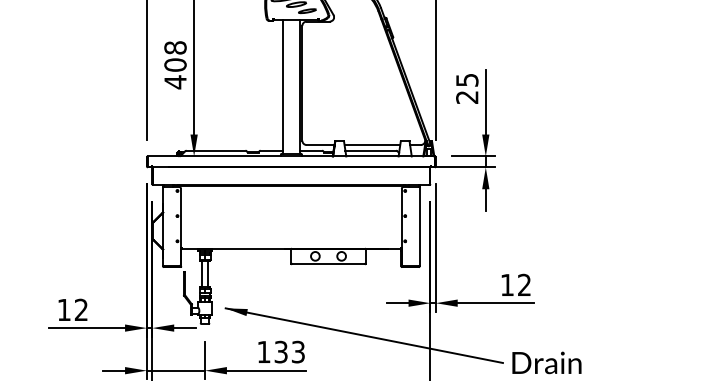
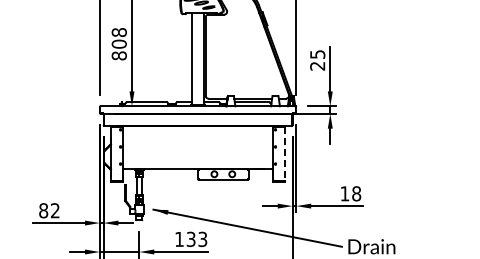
text: (174, 81) -> (118, 55), 408 -> 808
line: (419, 227) -> (285, 154), solid -> dashed
text: (524, 284) -> (356, 193), 12 -> 18
text: (64, 309) -> (43, 210), 12 -> 82

